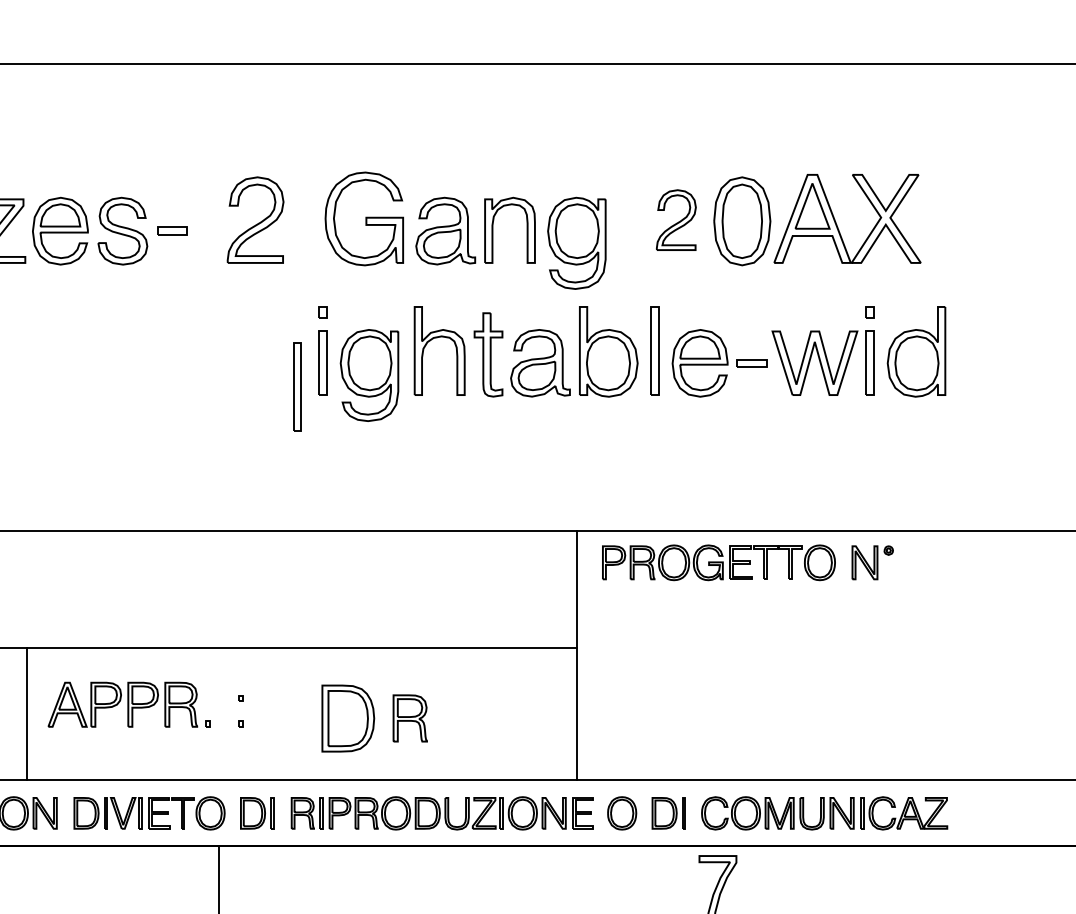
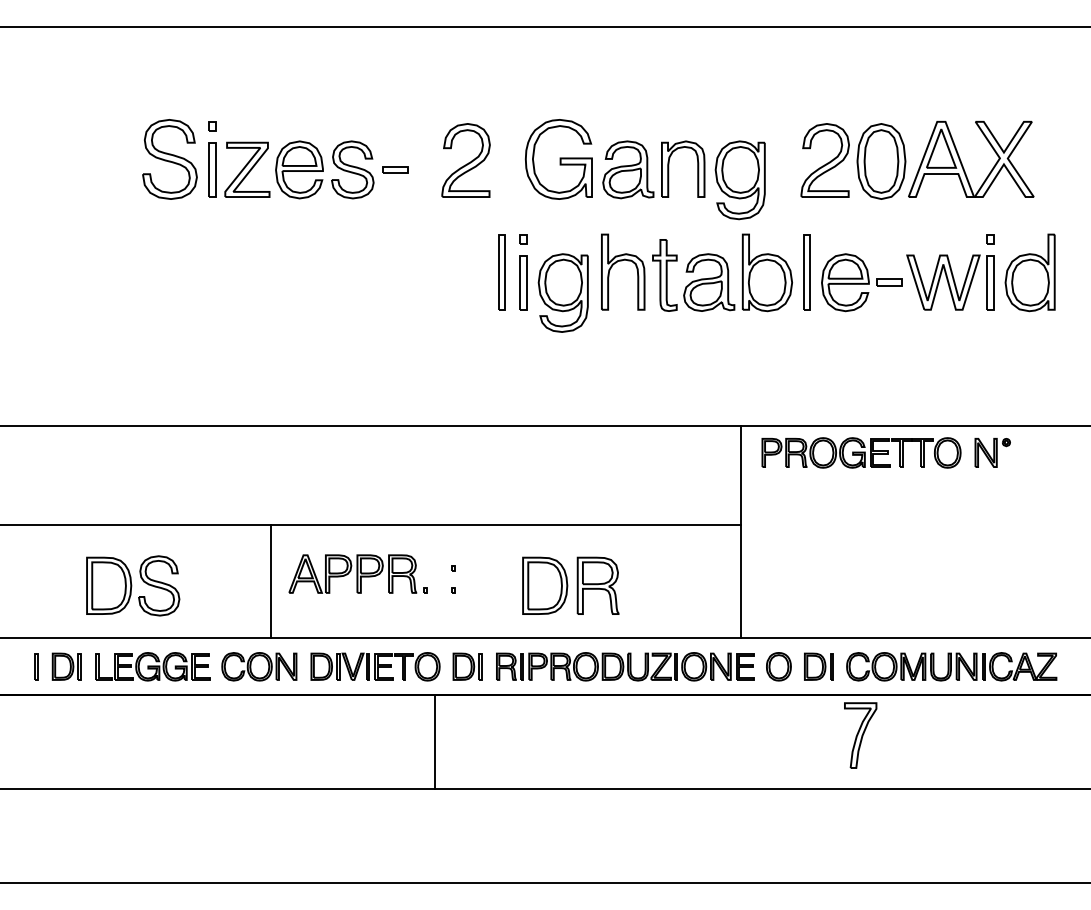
part: (675, 220) -> (824, 160), size x1.43
part: (297, 387) -> (501, 272), moved
part: (409, 718) -> (597, 585), size x1.43

